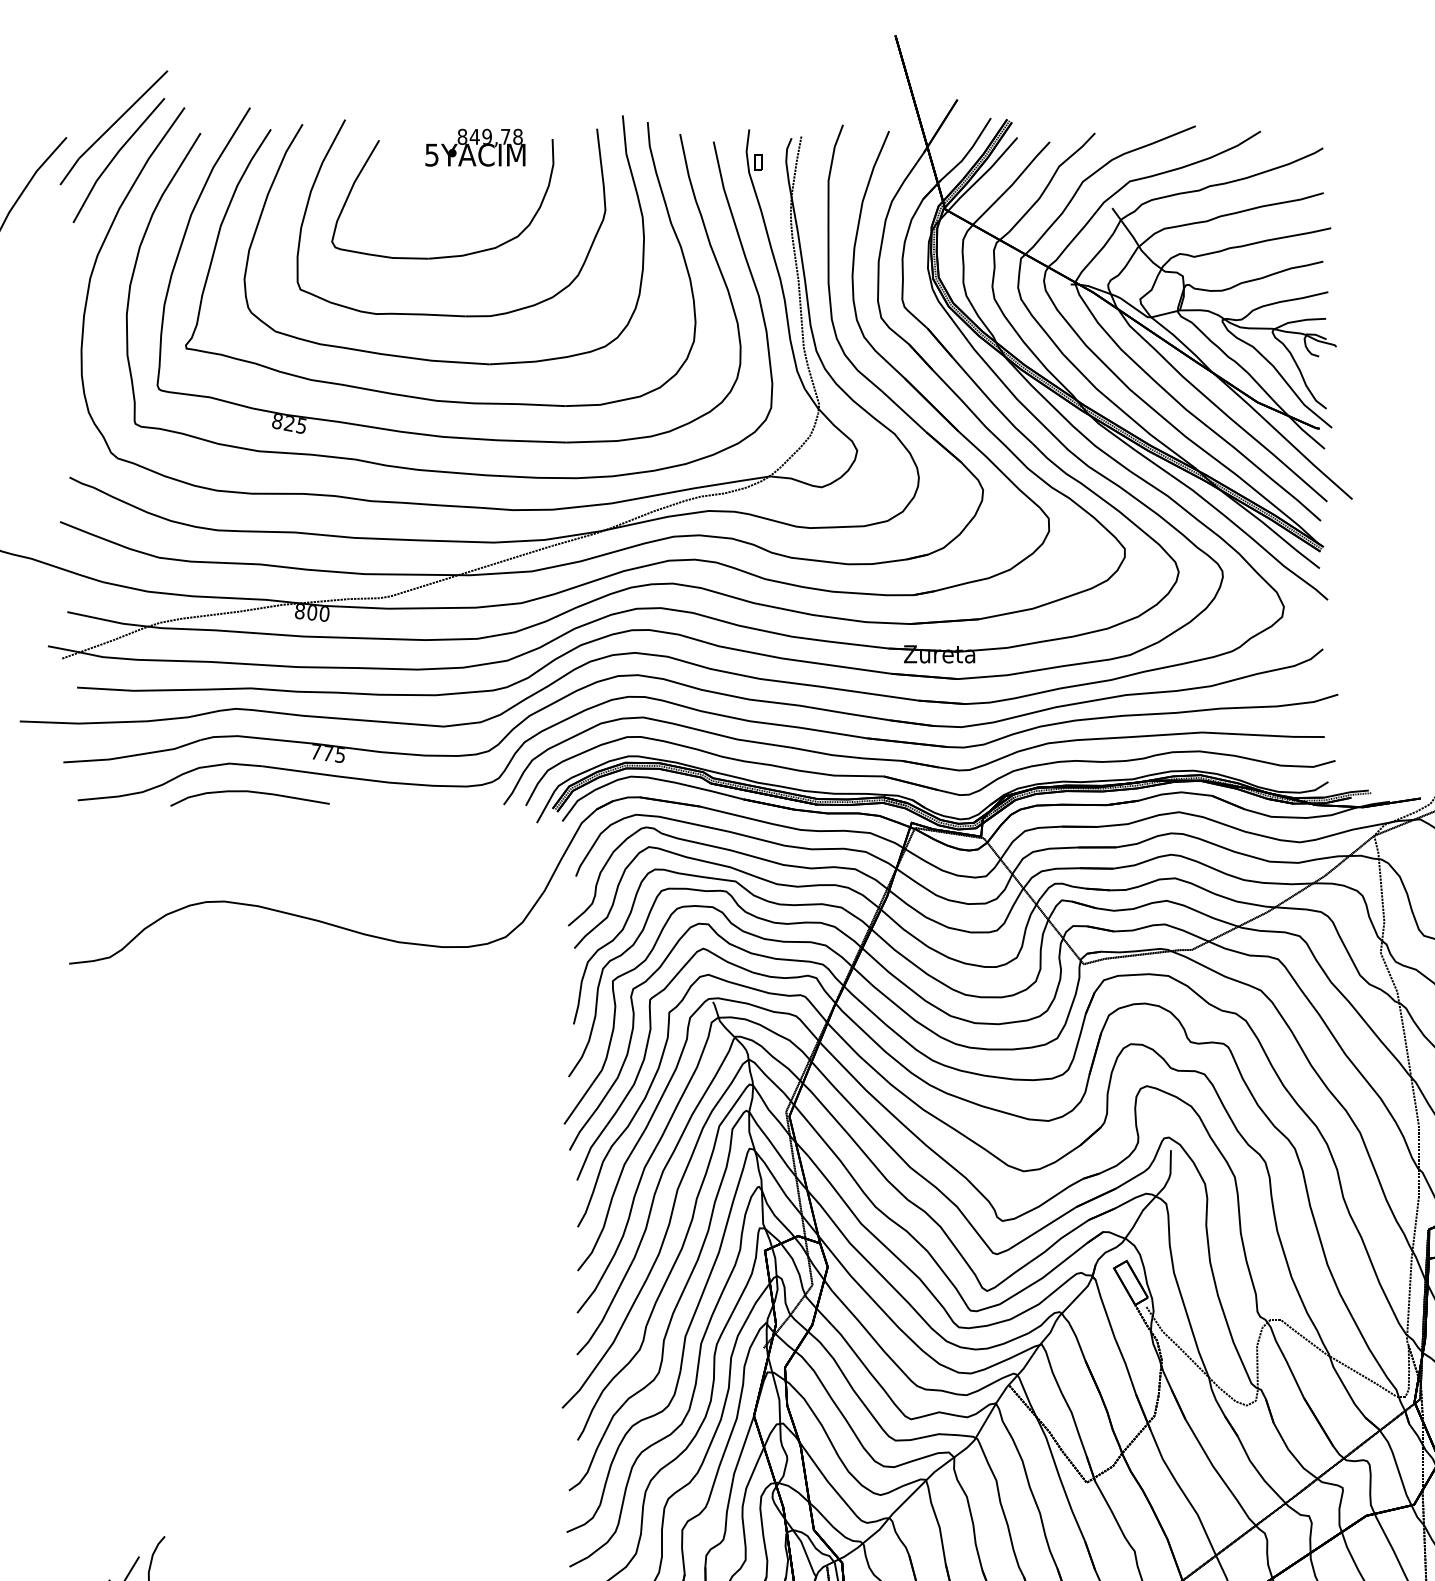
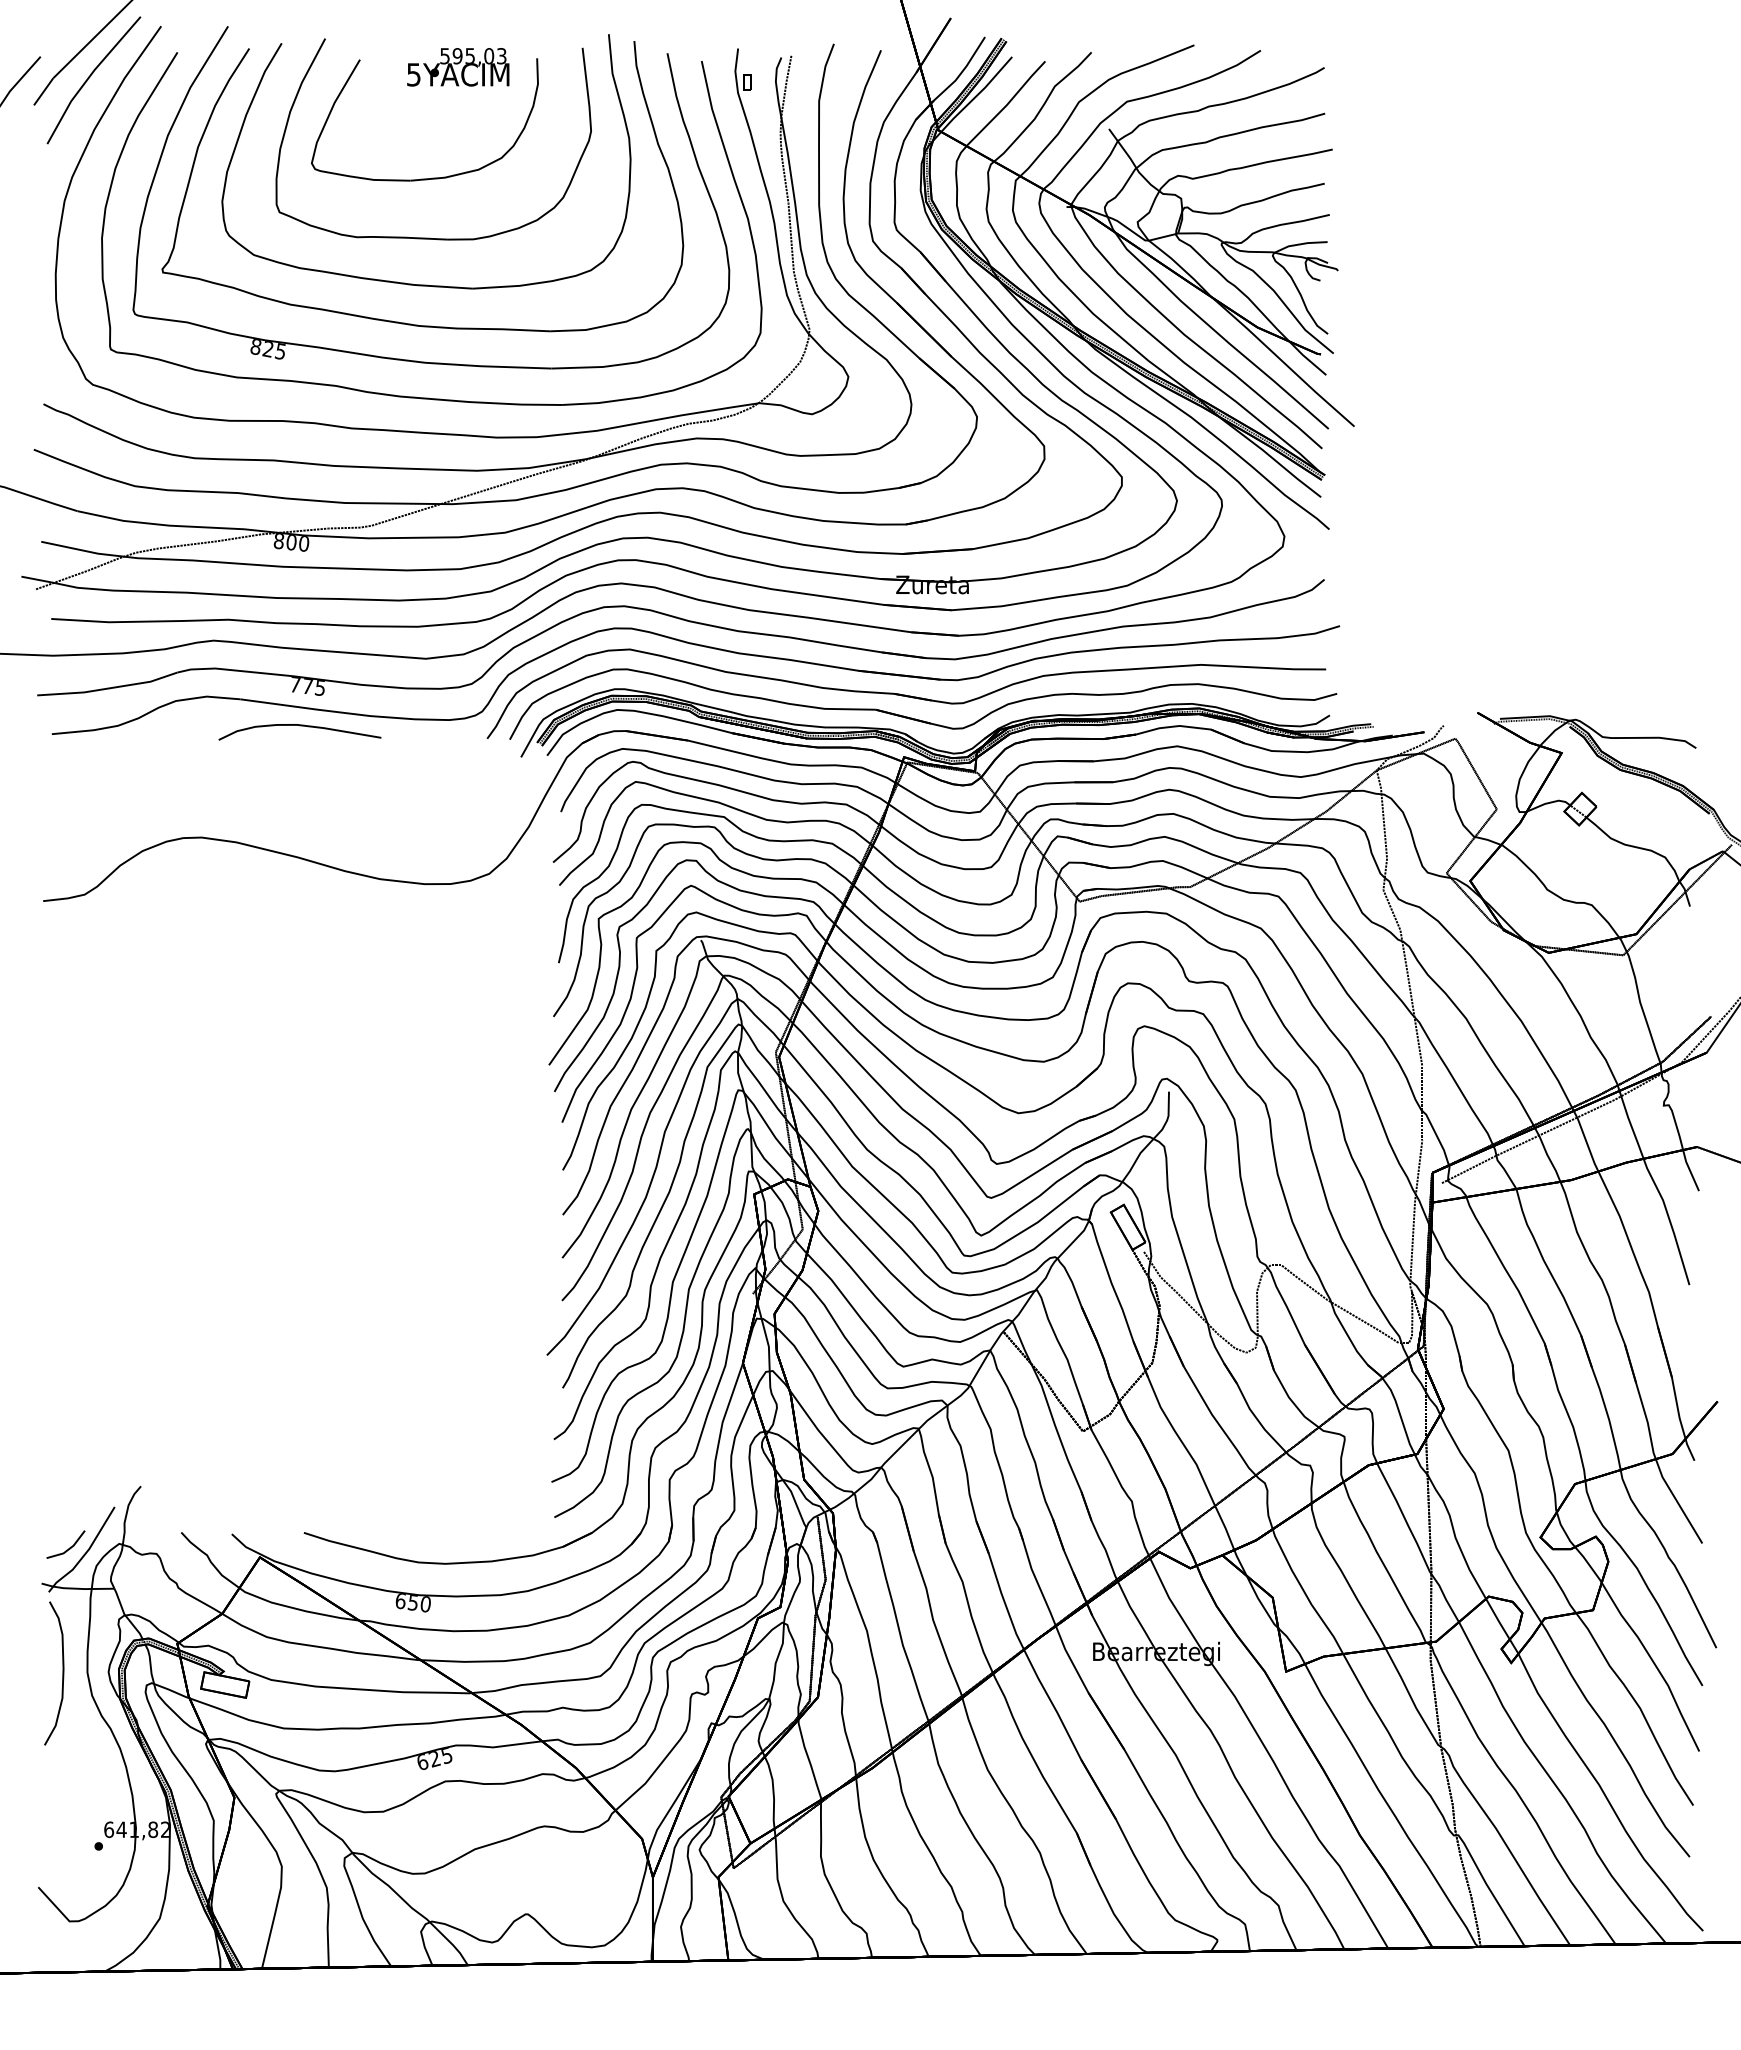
text: (490, 137) -> (473, 56), 849,78 -> 595,03
curve: (249, 792) -> (299, 726), moved

